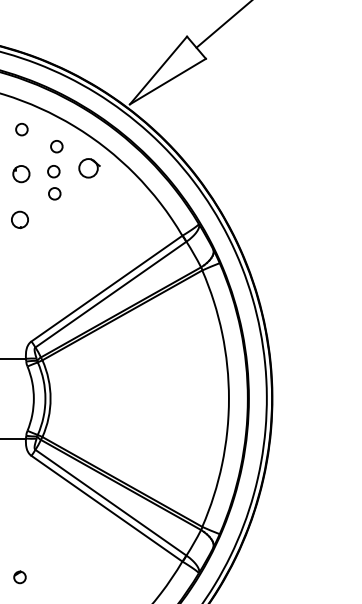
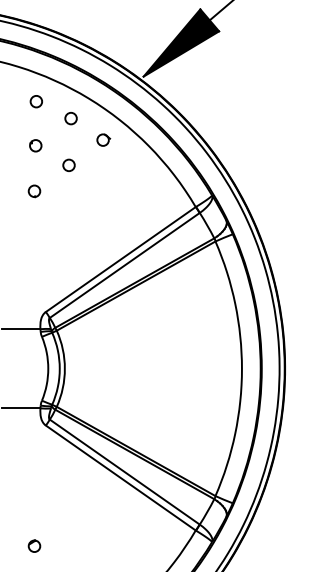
fill: (167, 70) -> (180, 42), added
part: (89, 168) -> (103, 140), size x0.62
circle: (53, 171) -> (67, 143), removed
part: (20, 173) -> (35, 145), size x0.71
circle: (19, 219) -> (34, 190), size x0.71

